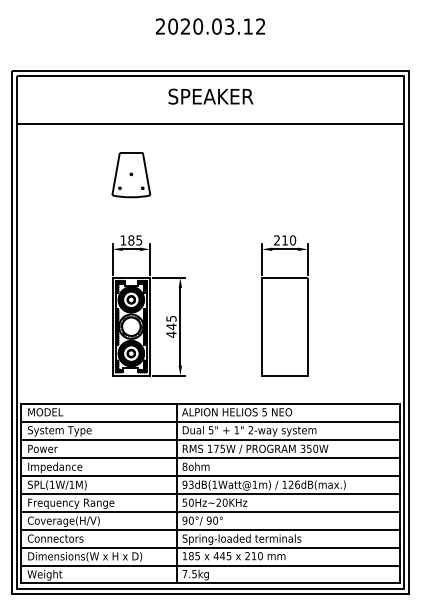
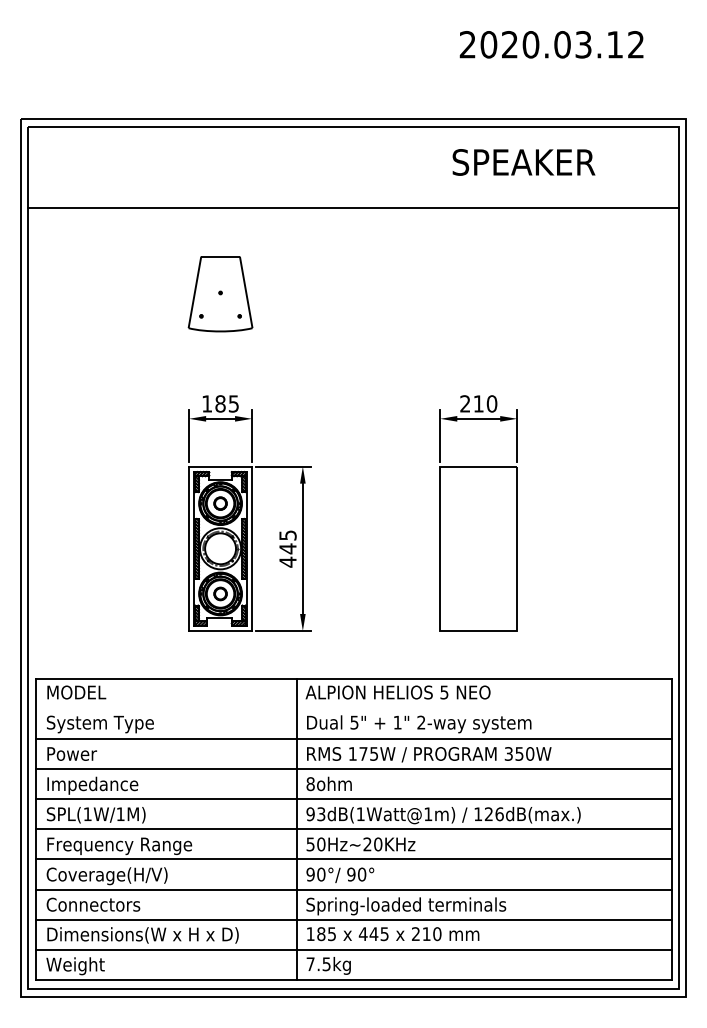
text: (210, 26) -> (551, 44), moved
text: (210, 96) -> (523, 162), moved
line: (210, 421) -> (353, 707), removed

